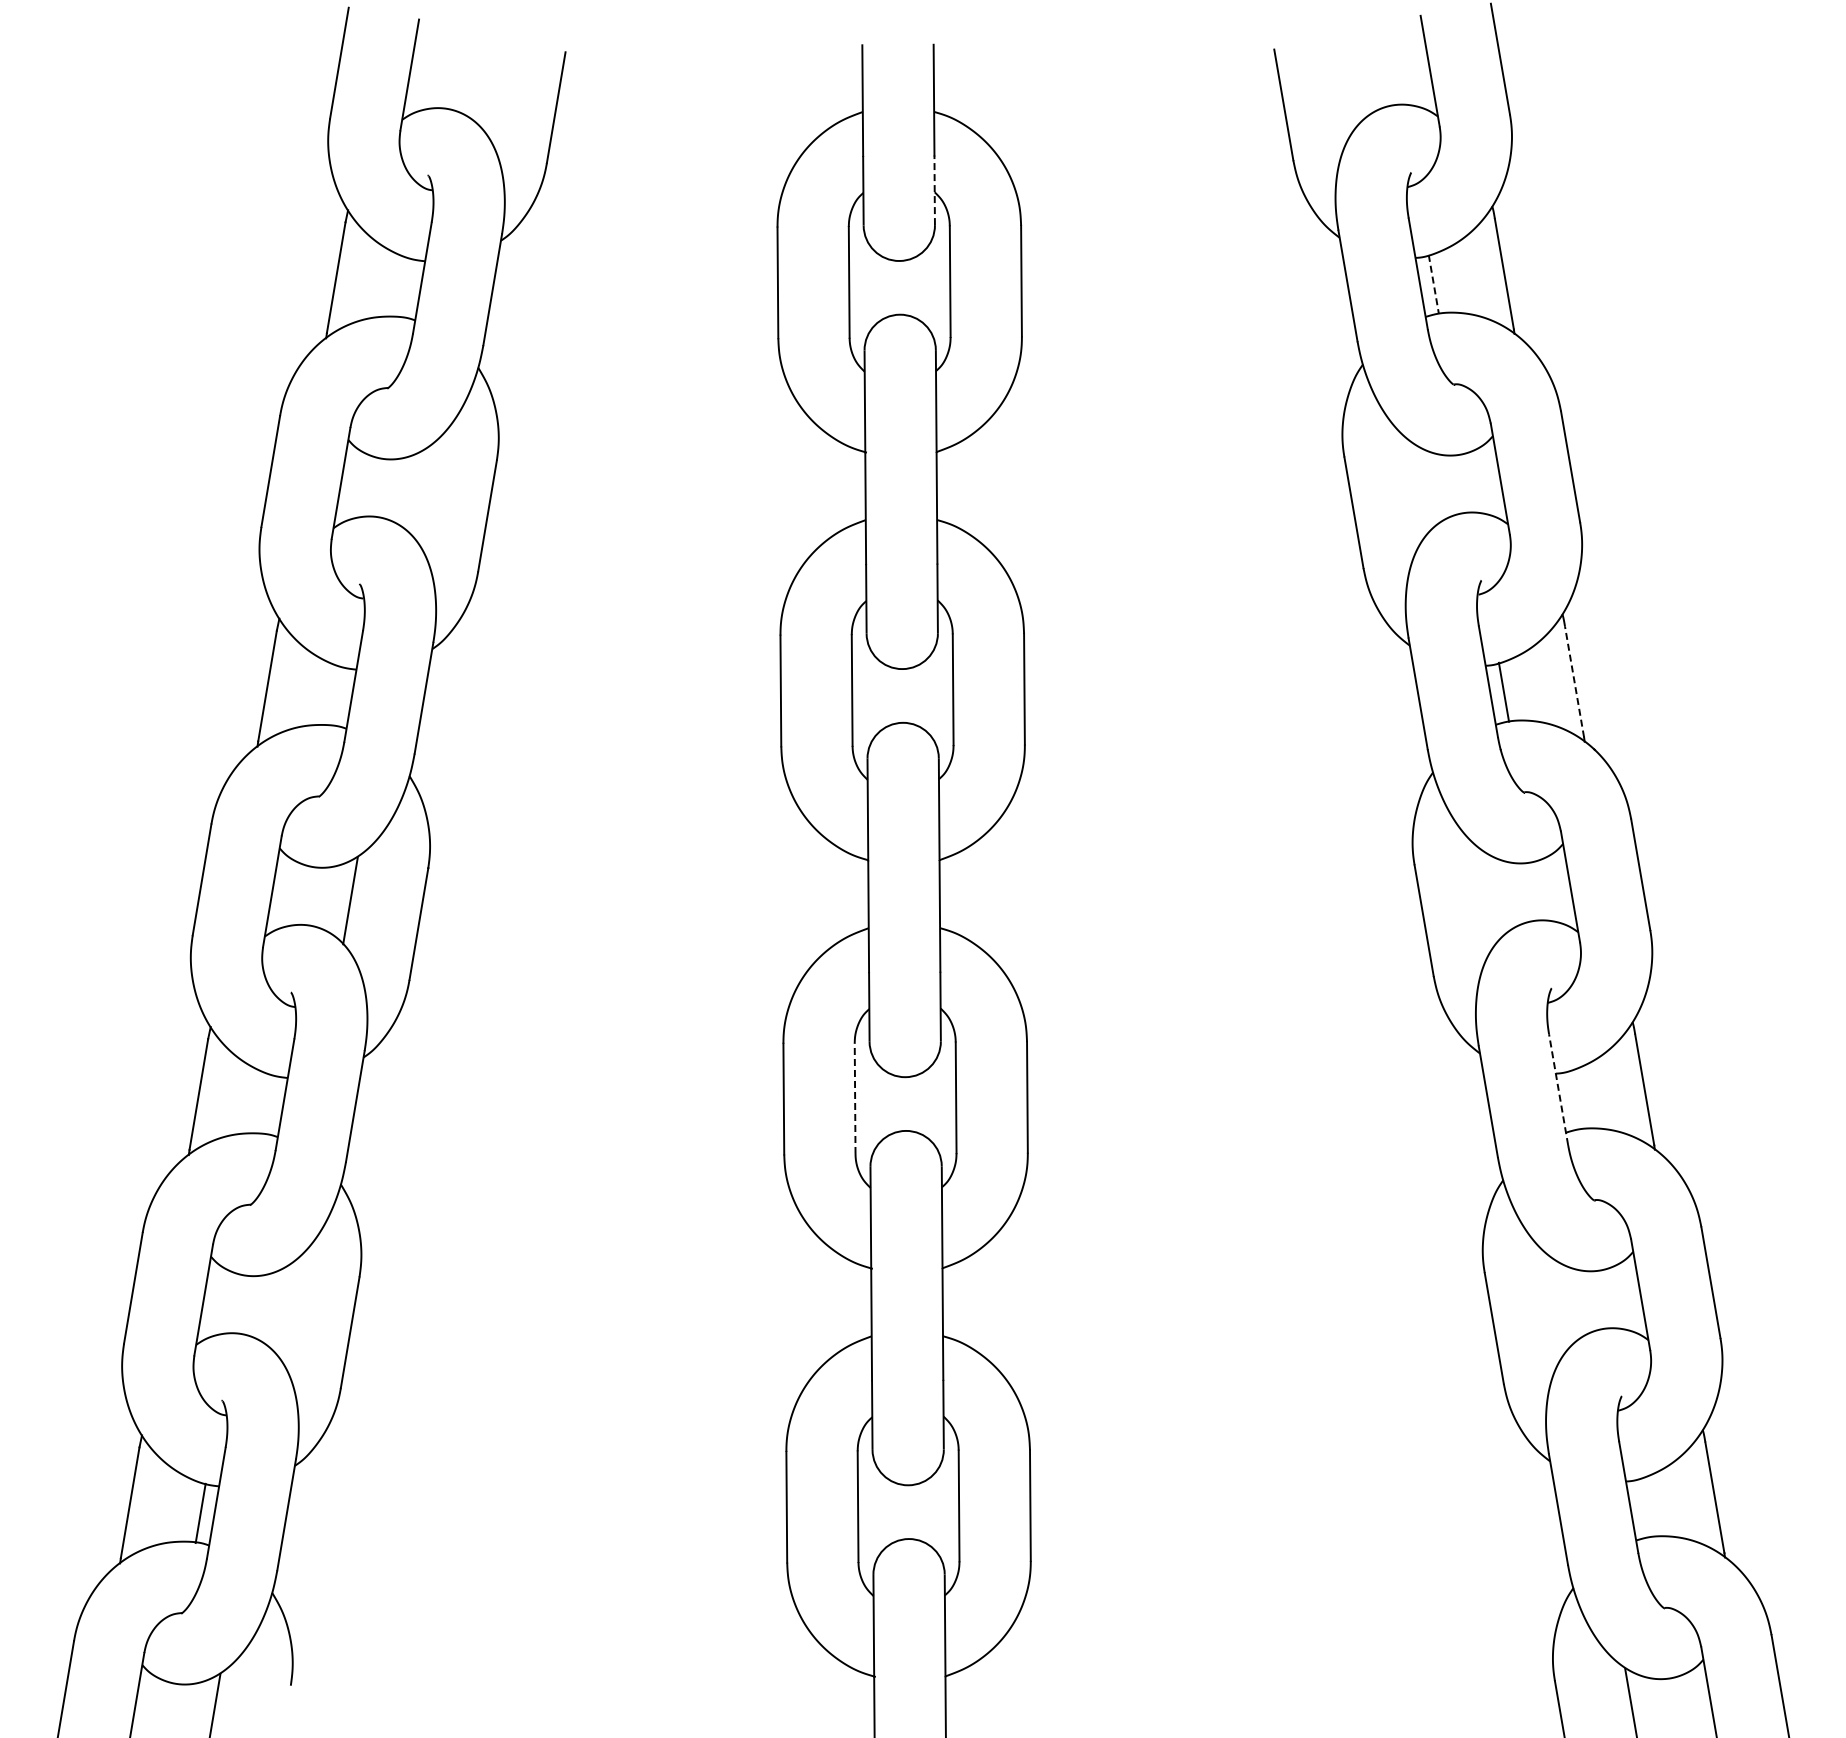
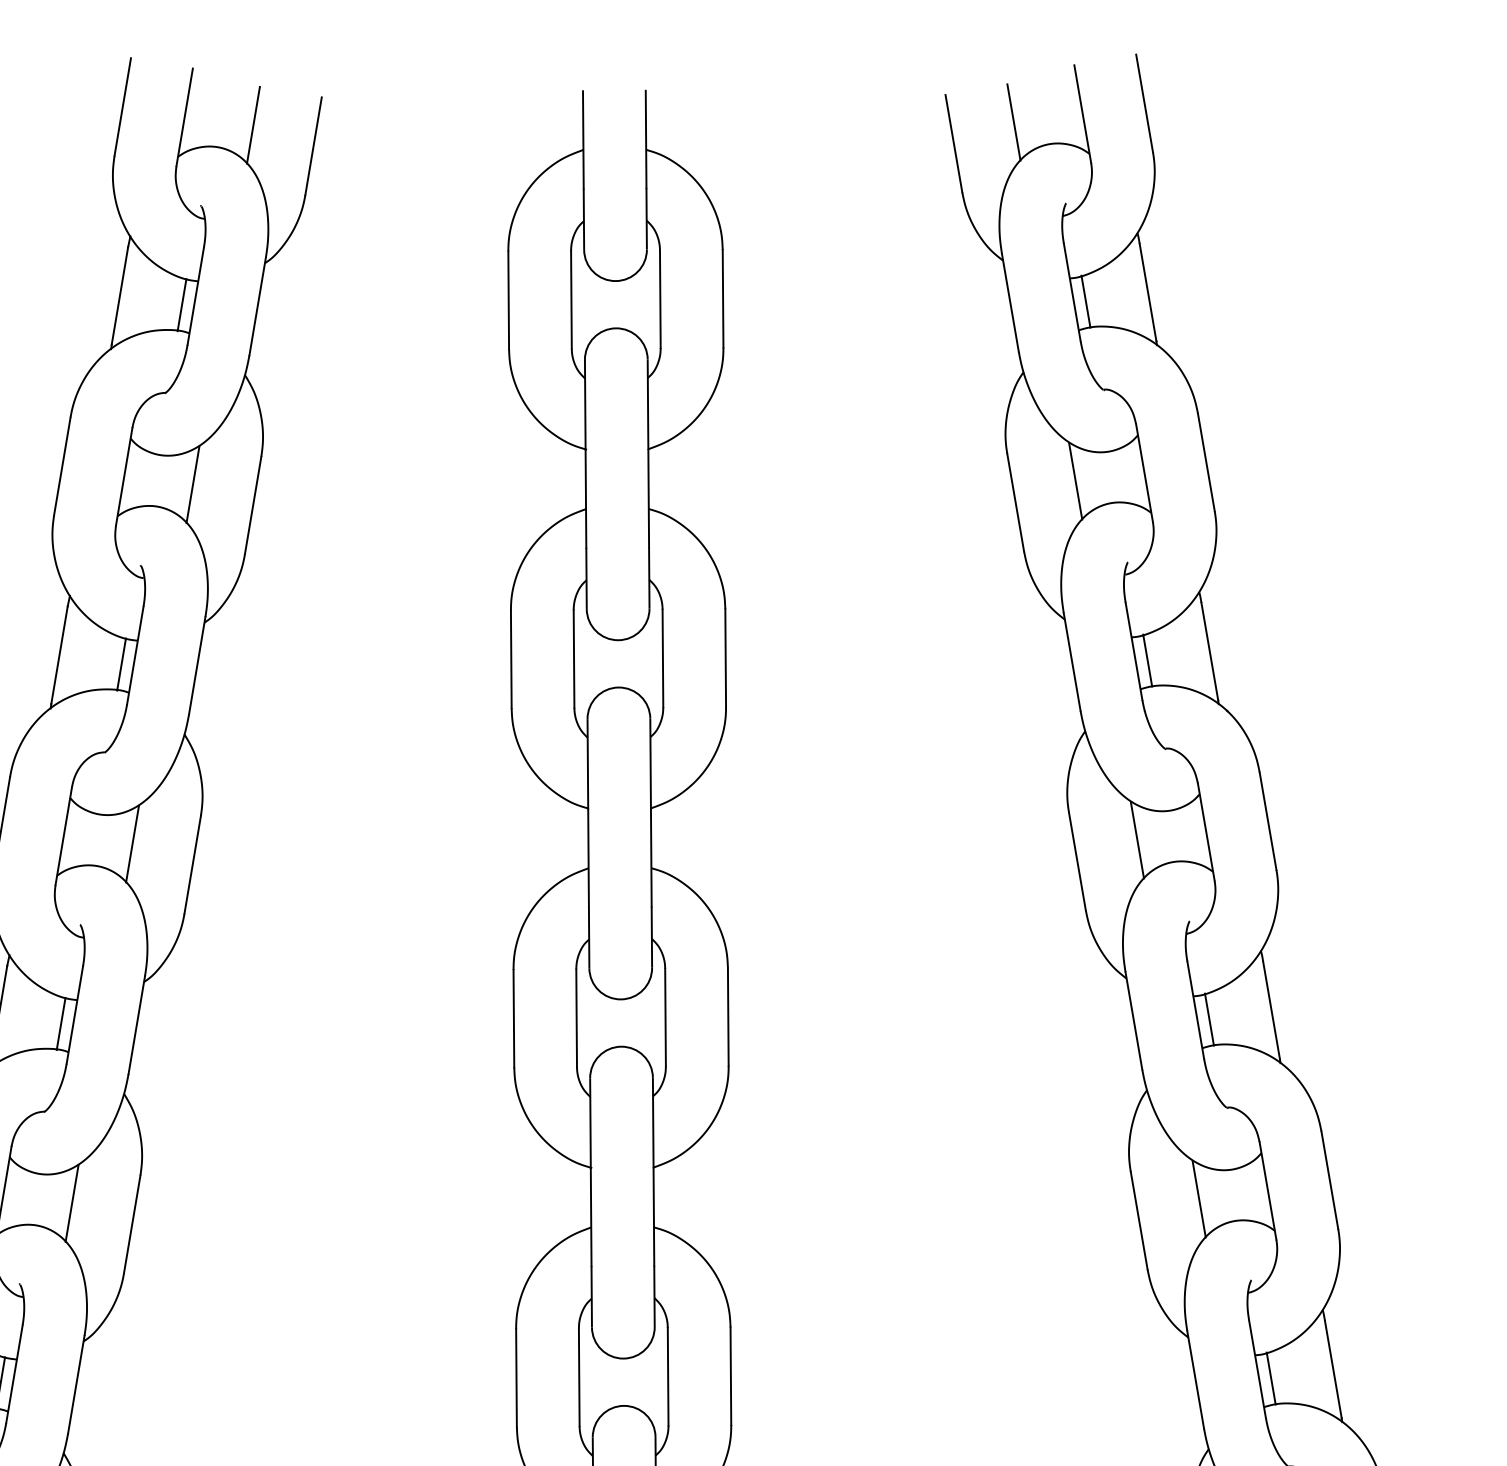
line: (1351, 80) -> (1013, 122), added
line: (487, 83) -> (253, 124), added
line: (934, 190) -> (646, 219), dashed -> solid
line: (1433, 284) -> (1085, 301), dashed -> solid
line: (406, 287) -> (181, 304), added
line: (1421, 488) -> (1075, 481), added
line: (418, 491) -> (192, 483), added
line: (1574, 681) -> (1209, 651), dashed -> solid
line: (338, 696) -> (121, 664), added
line: (1491, 896) -> (1136, 840), added
line: (1558, 1089) -> (1195, 1010), dashed -> solid
line: (855, 1098) -> (576, 1018), dashed -> solid
line: (1574, 1099) -> (1209, 1019), added
line: (269, 1104) -> (61, 1023), added
line: (1562, 1304) -> (1199, 1199), added
line: (281, 1308) -> (71, 1202), added
line: (1644, 1507) -> (1271, 1378), added

